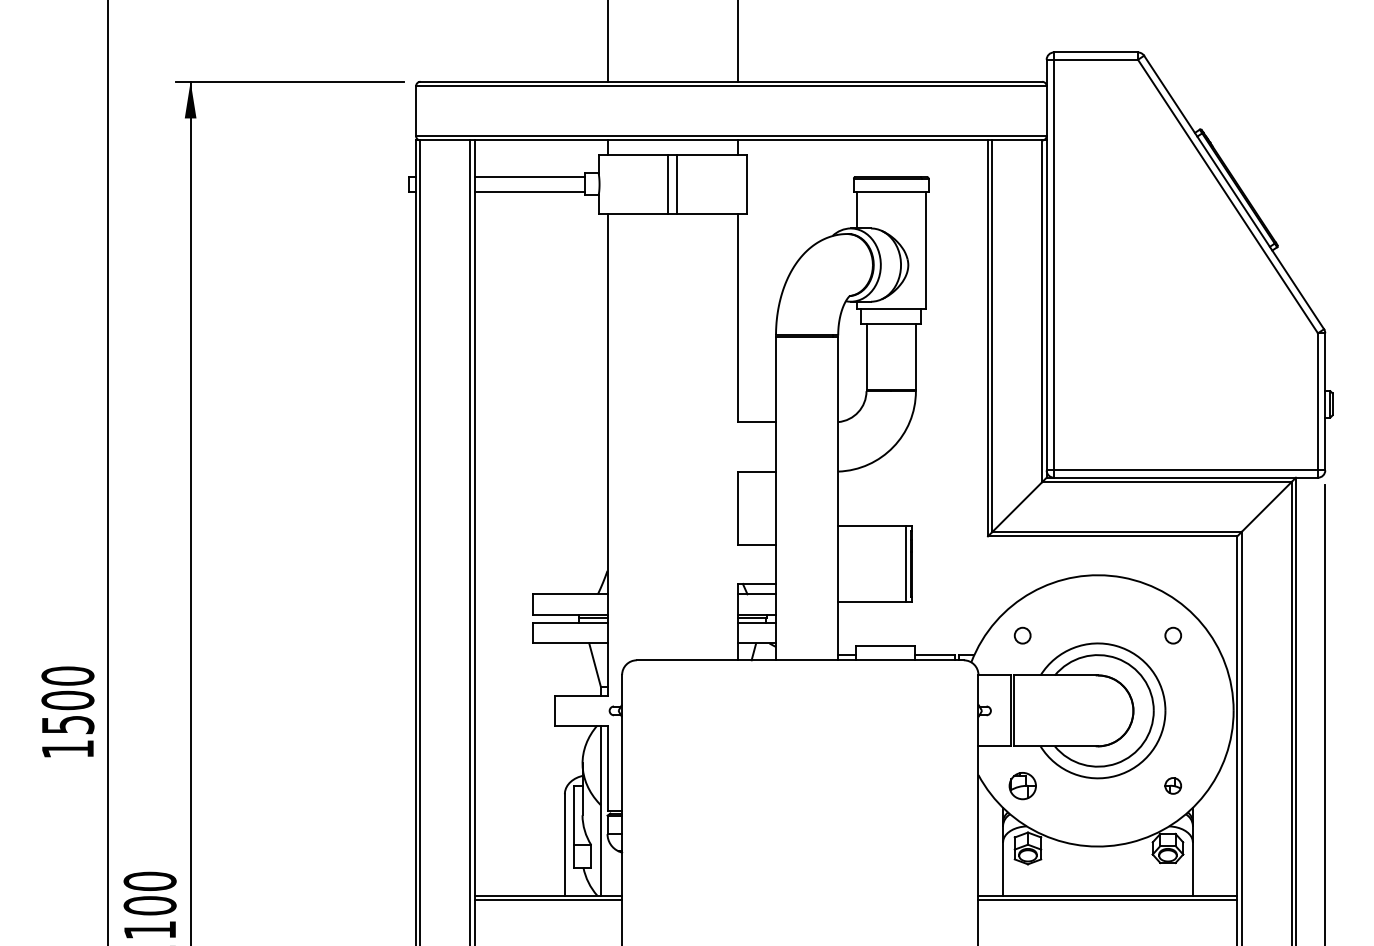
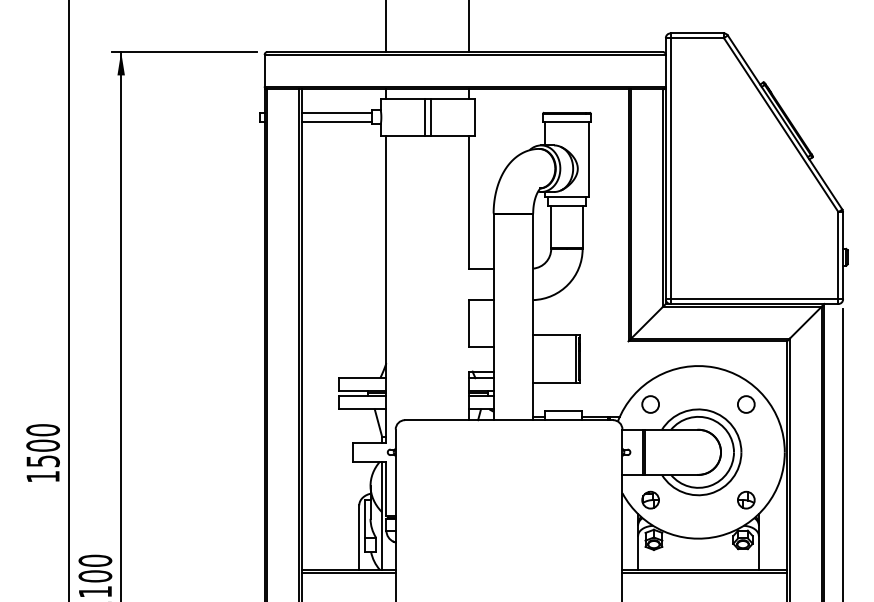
circle: (1022, 635) -> (650, 404), size x1.67
circle: (1173, 635) -> (746, 404), size x1.67
part: (1173, 784) -> (746, 499), size x1.67

